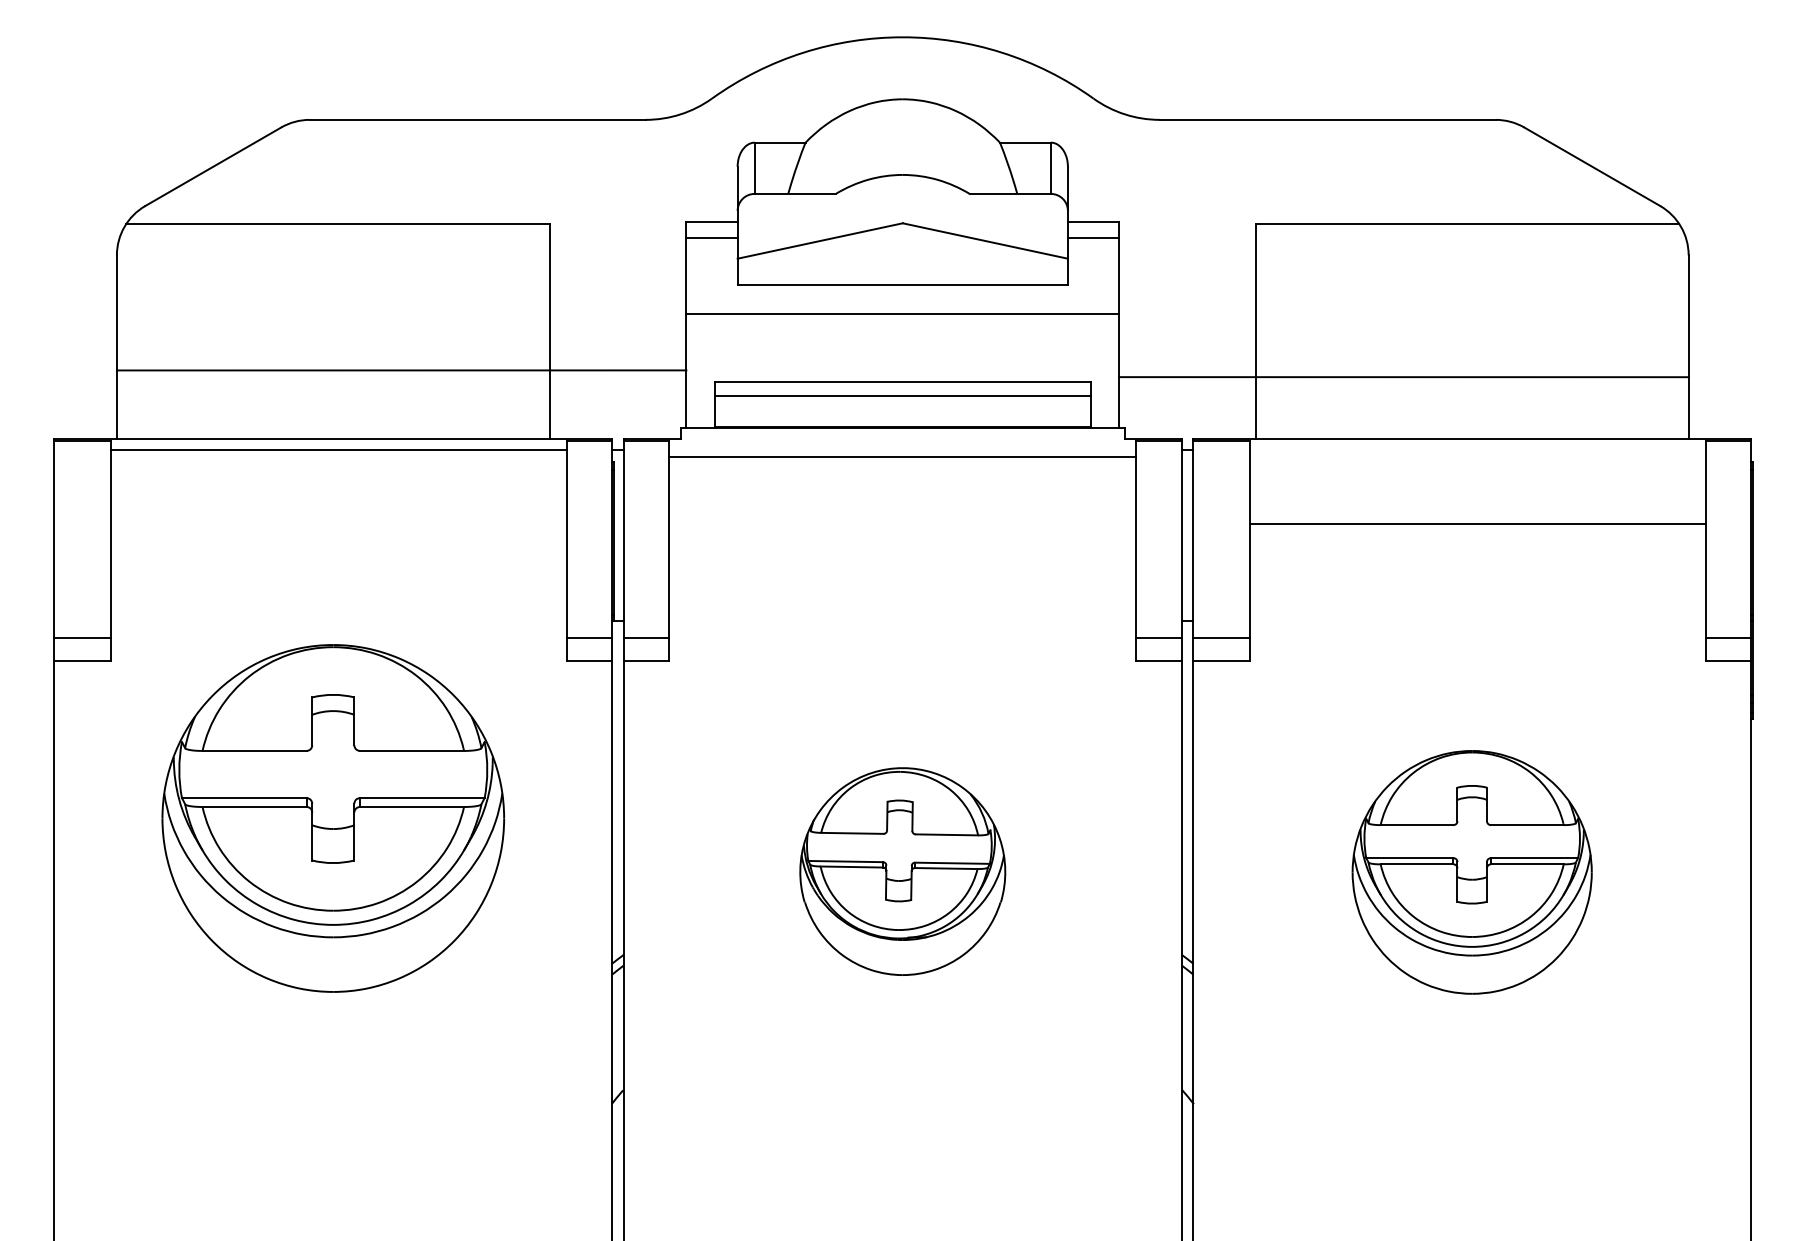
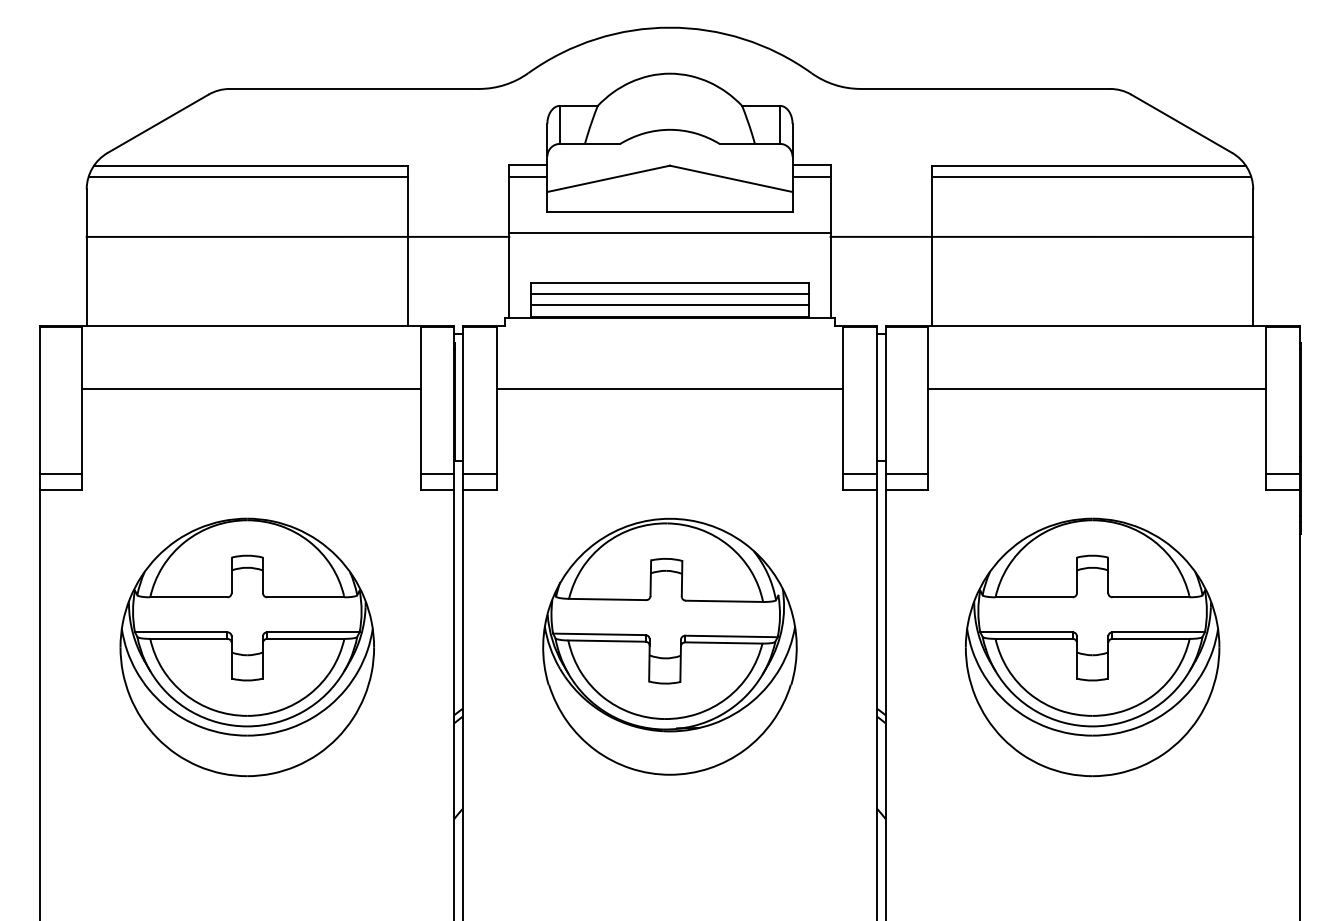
line: (333, 239) -> (247, 177), added
line: (1470, 239) -> (1091, 177), added
line: (400, 369) -> (297, 236), moved
line: (1403, 376) -> (1041, 236), moved
line: (902, 410) -> (669, 304), added
line: (338, 450) -> (251, 389), moved
line: (902, 457) -> (669, 389), moved
part: (332, 818) -> (246, 647), moved
part: (902, 871) -> (669, 646), size x1.67
part: (1472, 872) -> (1092, 647), size x1.43

